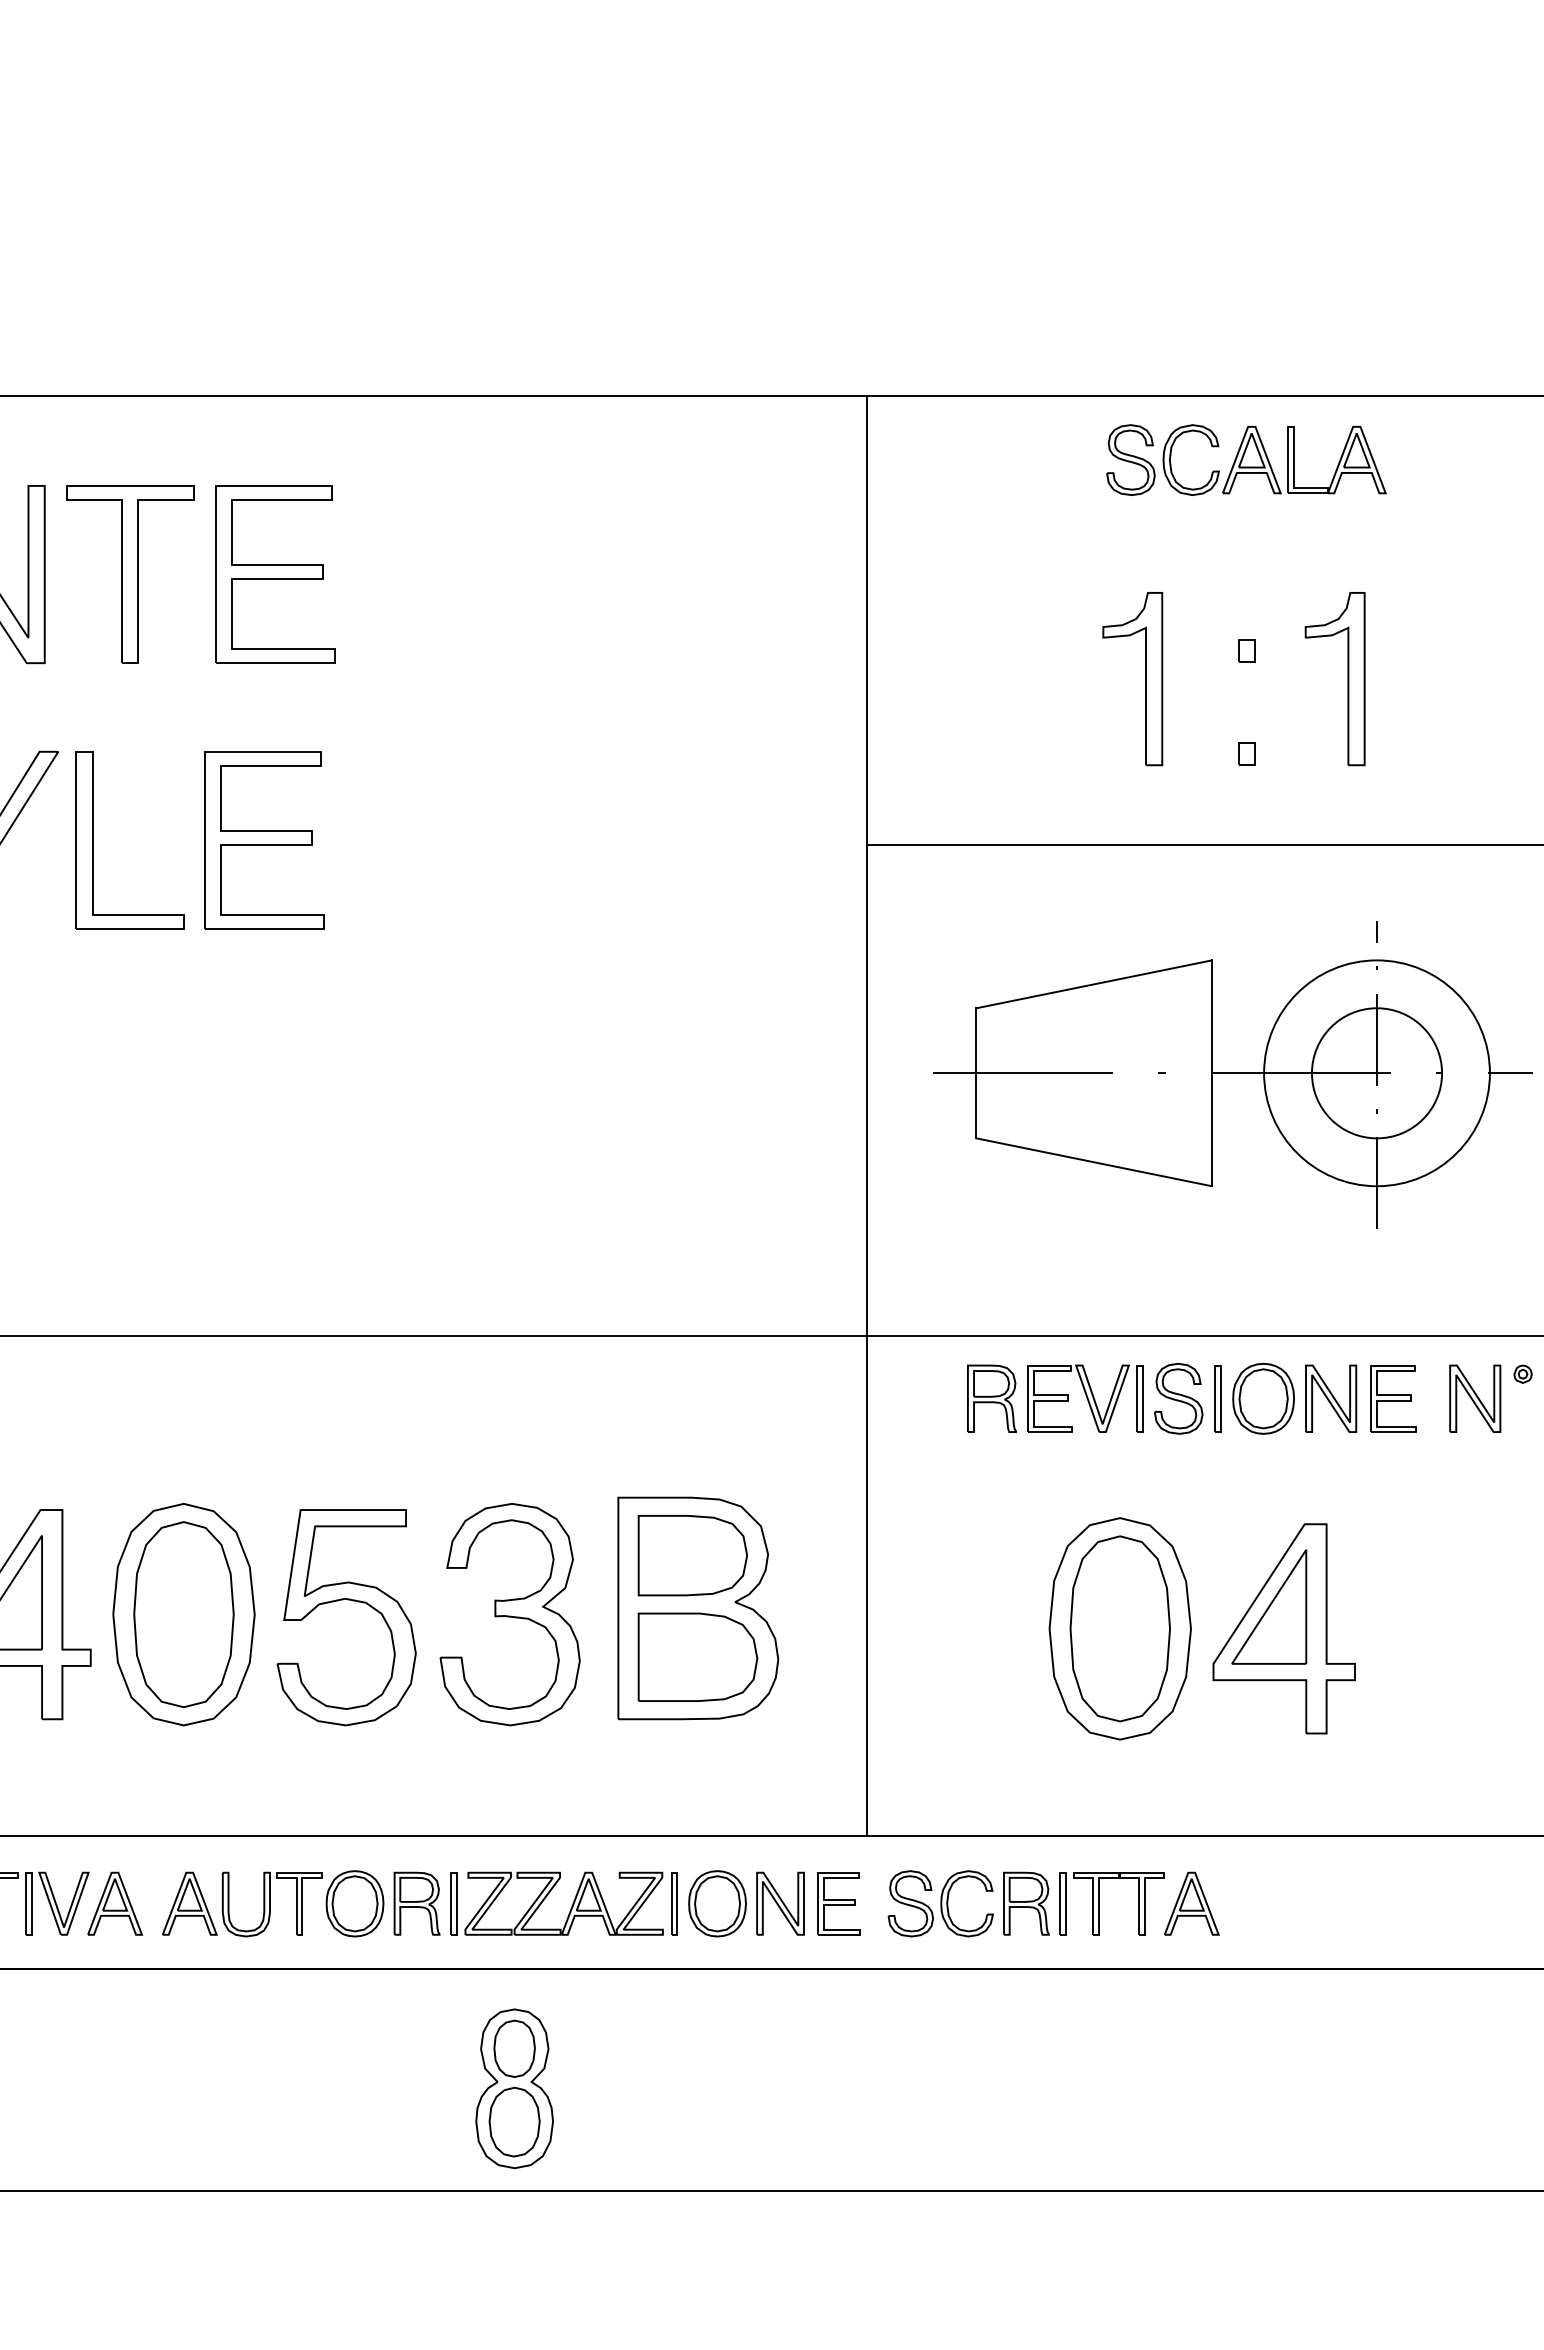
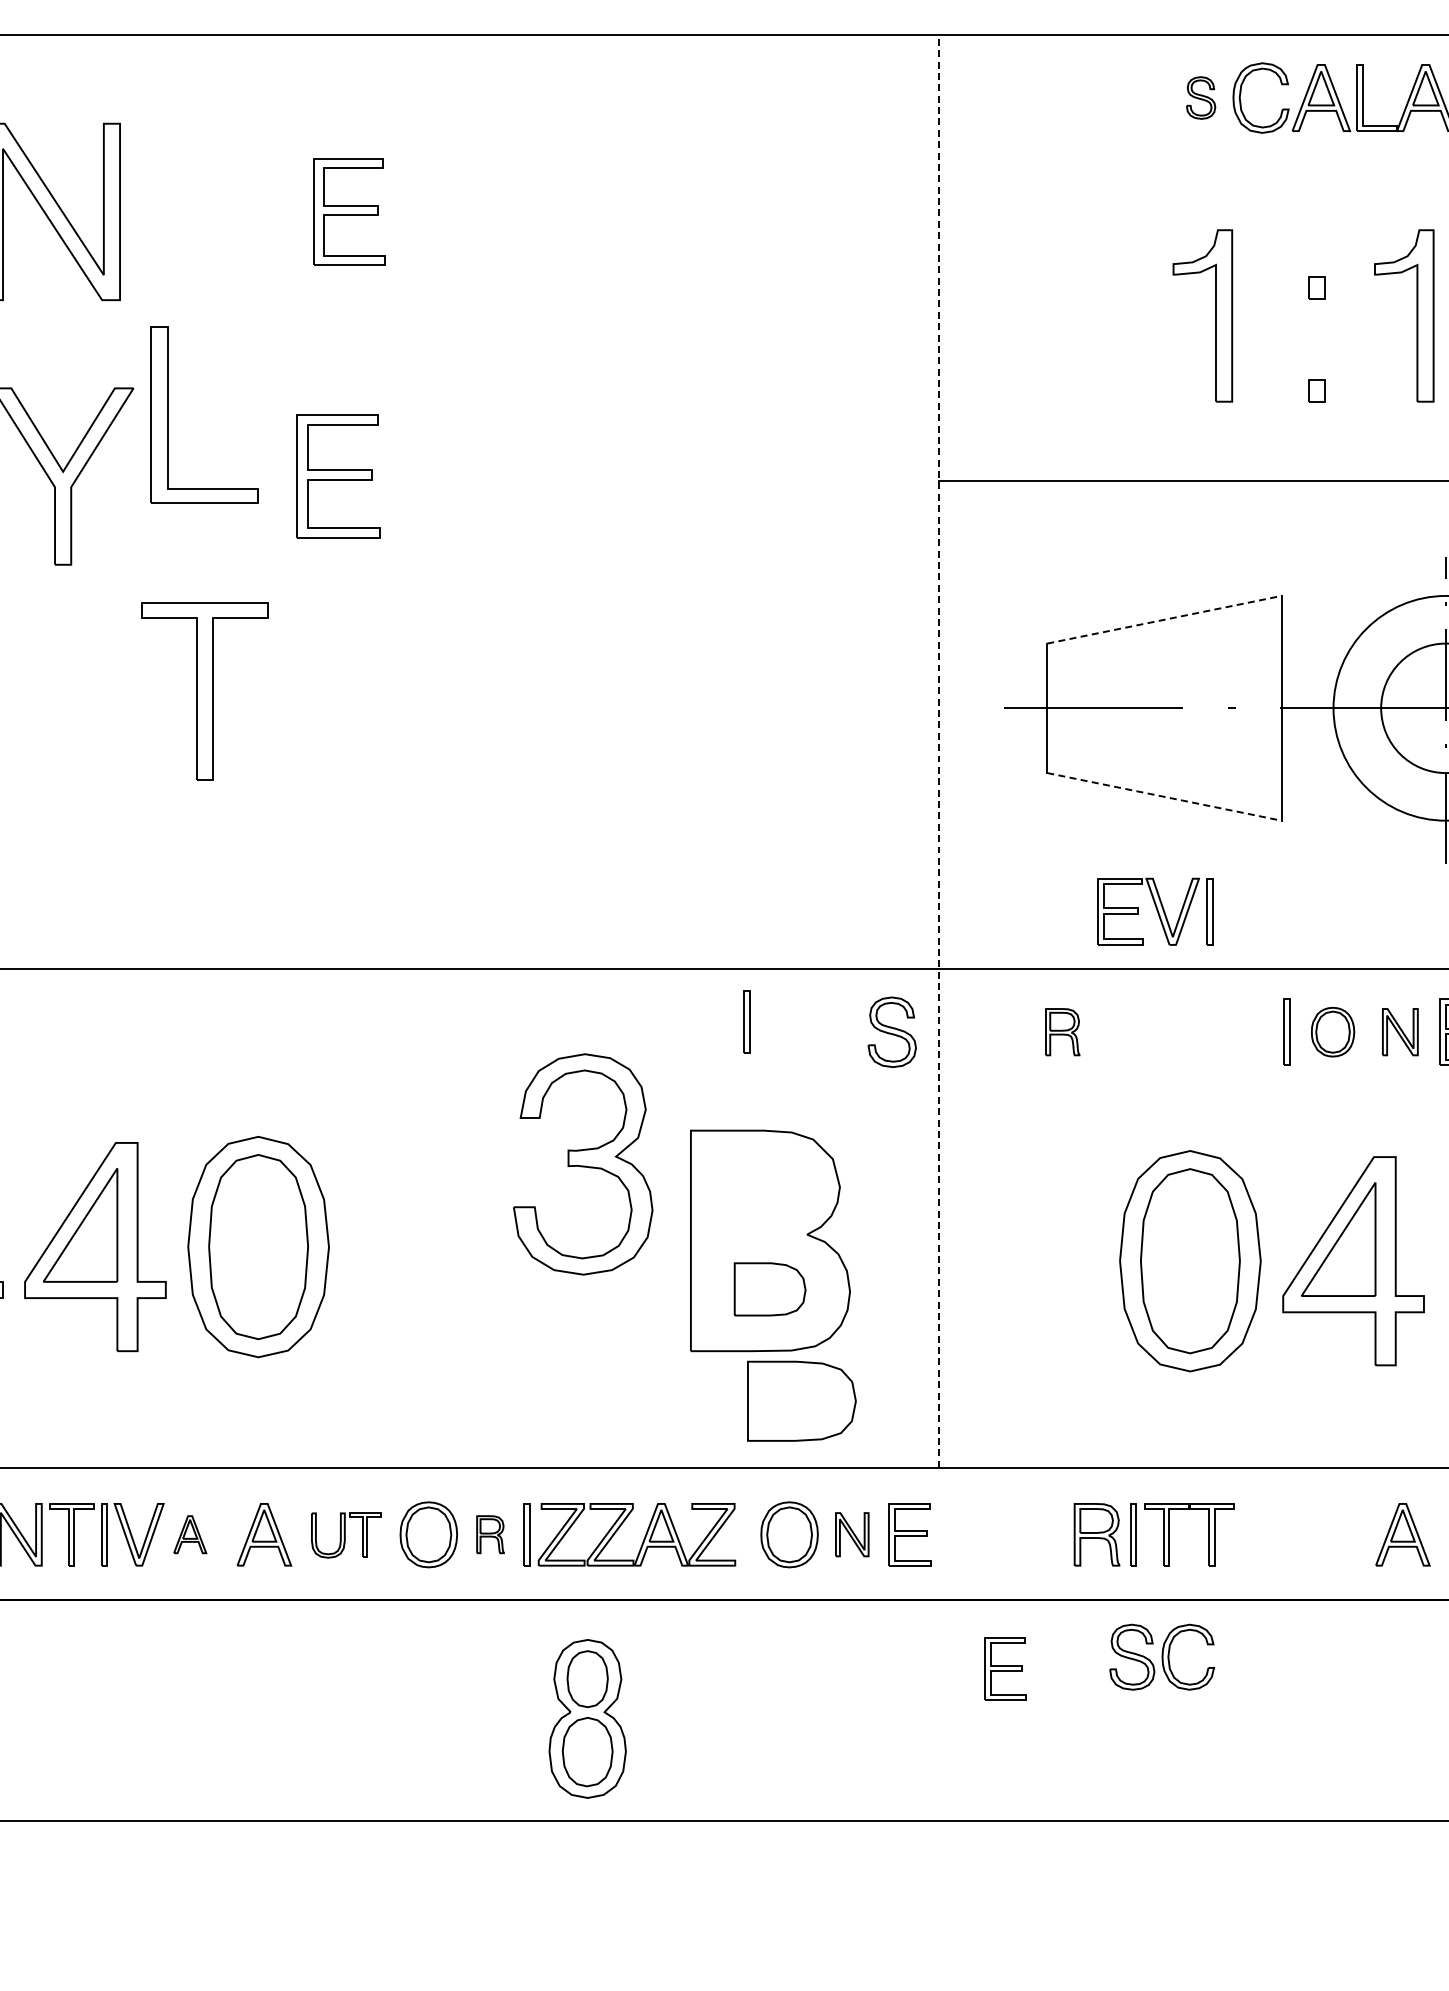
part: (1130, 459) -> (1200, 97), size x0.6
part: (130, 574) -> (205, 691), moved
part: (275, 574) -> (349, 211), size x0.6
part: (93, 840) -> (168, 414), moved
part: (264, 840) -> (338, 476), size x0.7
line: (1094, 984) -> (1164, 619), solid -> dashed
line: (867, 1115) -> (938, 750), solid -> dashed
line: (1094, 1162) -> (1164, 797), solid -> dashed
part: (991, 1398) -> (1062, 1031), size x0.7
part: (1085, 1398) -> (1155, 911), moved
part: (1178, 1398) -> (892, 1031), moved
part: (1263, 1398) -> (1332, 1031), size x0.7
part: (1331, 1398) -> (1400, 1031), size x0.7
part: (692, 1555) -> (801, 1401), moved
part: (347, 1600) -> (421, 1232), removed
part: (509, 1614) -> (582, 1164), moved
part: (697, 1656) -> (769, 1288), size x0.6
part: (115, 1903) -> (190, 1534), size x0.6
part: (416, 1903) -> (490, 1534), size x0.6
part: (674, 1903) -> (746, 1022), moved
part: (780, 1903) -> (852, 1534), size x0.7
part: (940, 1903) -> (1161, 1656), moved
part: (1191, 1903) -> (1402, 1534), moved
part: (271, 1904) -> (345, 1535), size x0.7
part: (934, 2038) -> (1005, 1668), added

